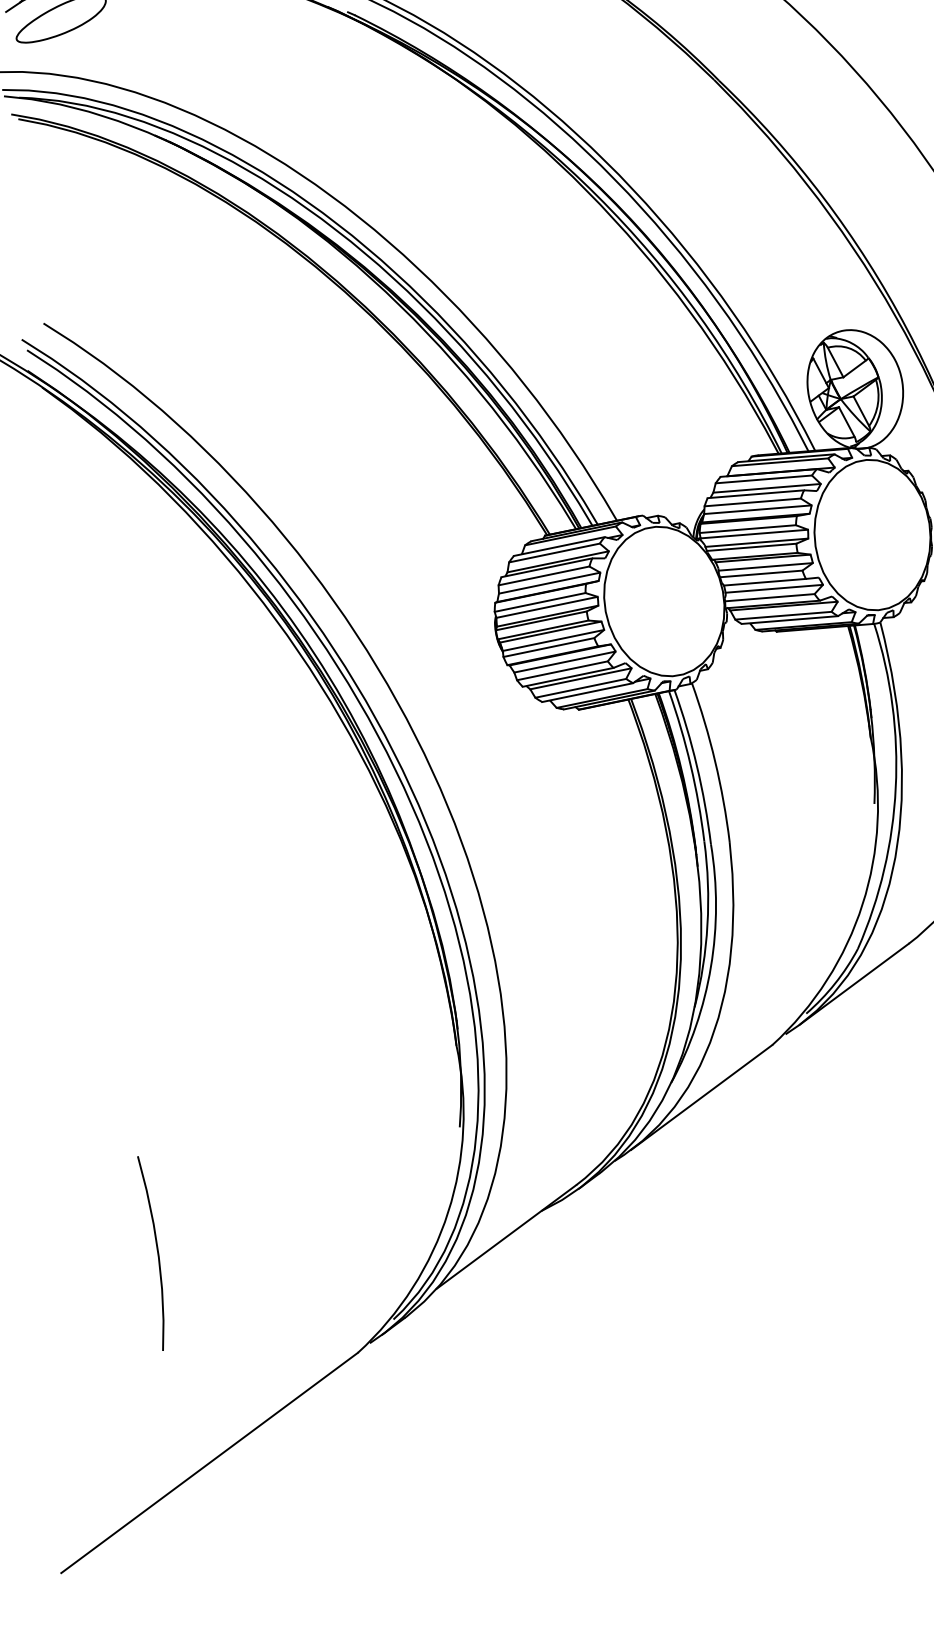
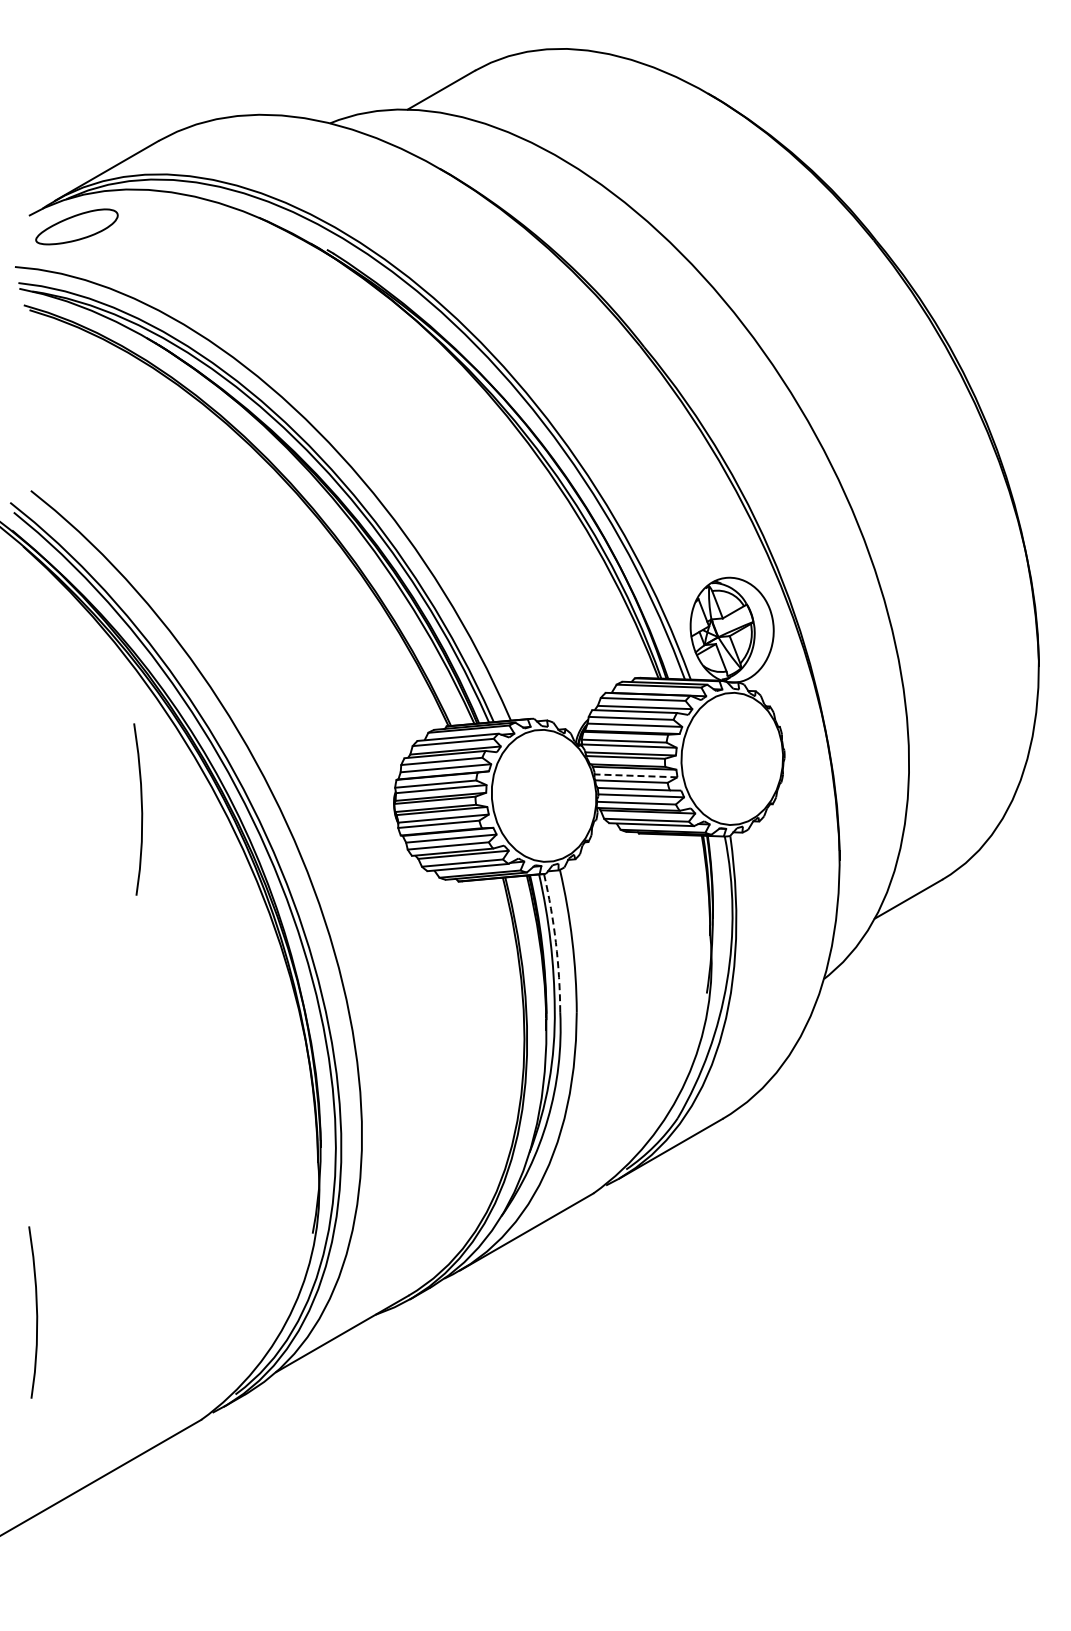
line: (765, 566) -> (635, 775), solid -> dashed
curve: (210, 669) -> (141, 809), added
arc: (696, 766) -> (555, 942), solid -> dashed

